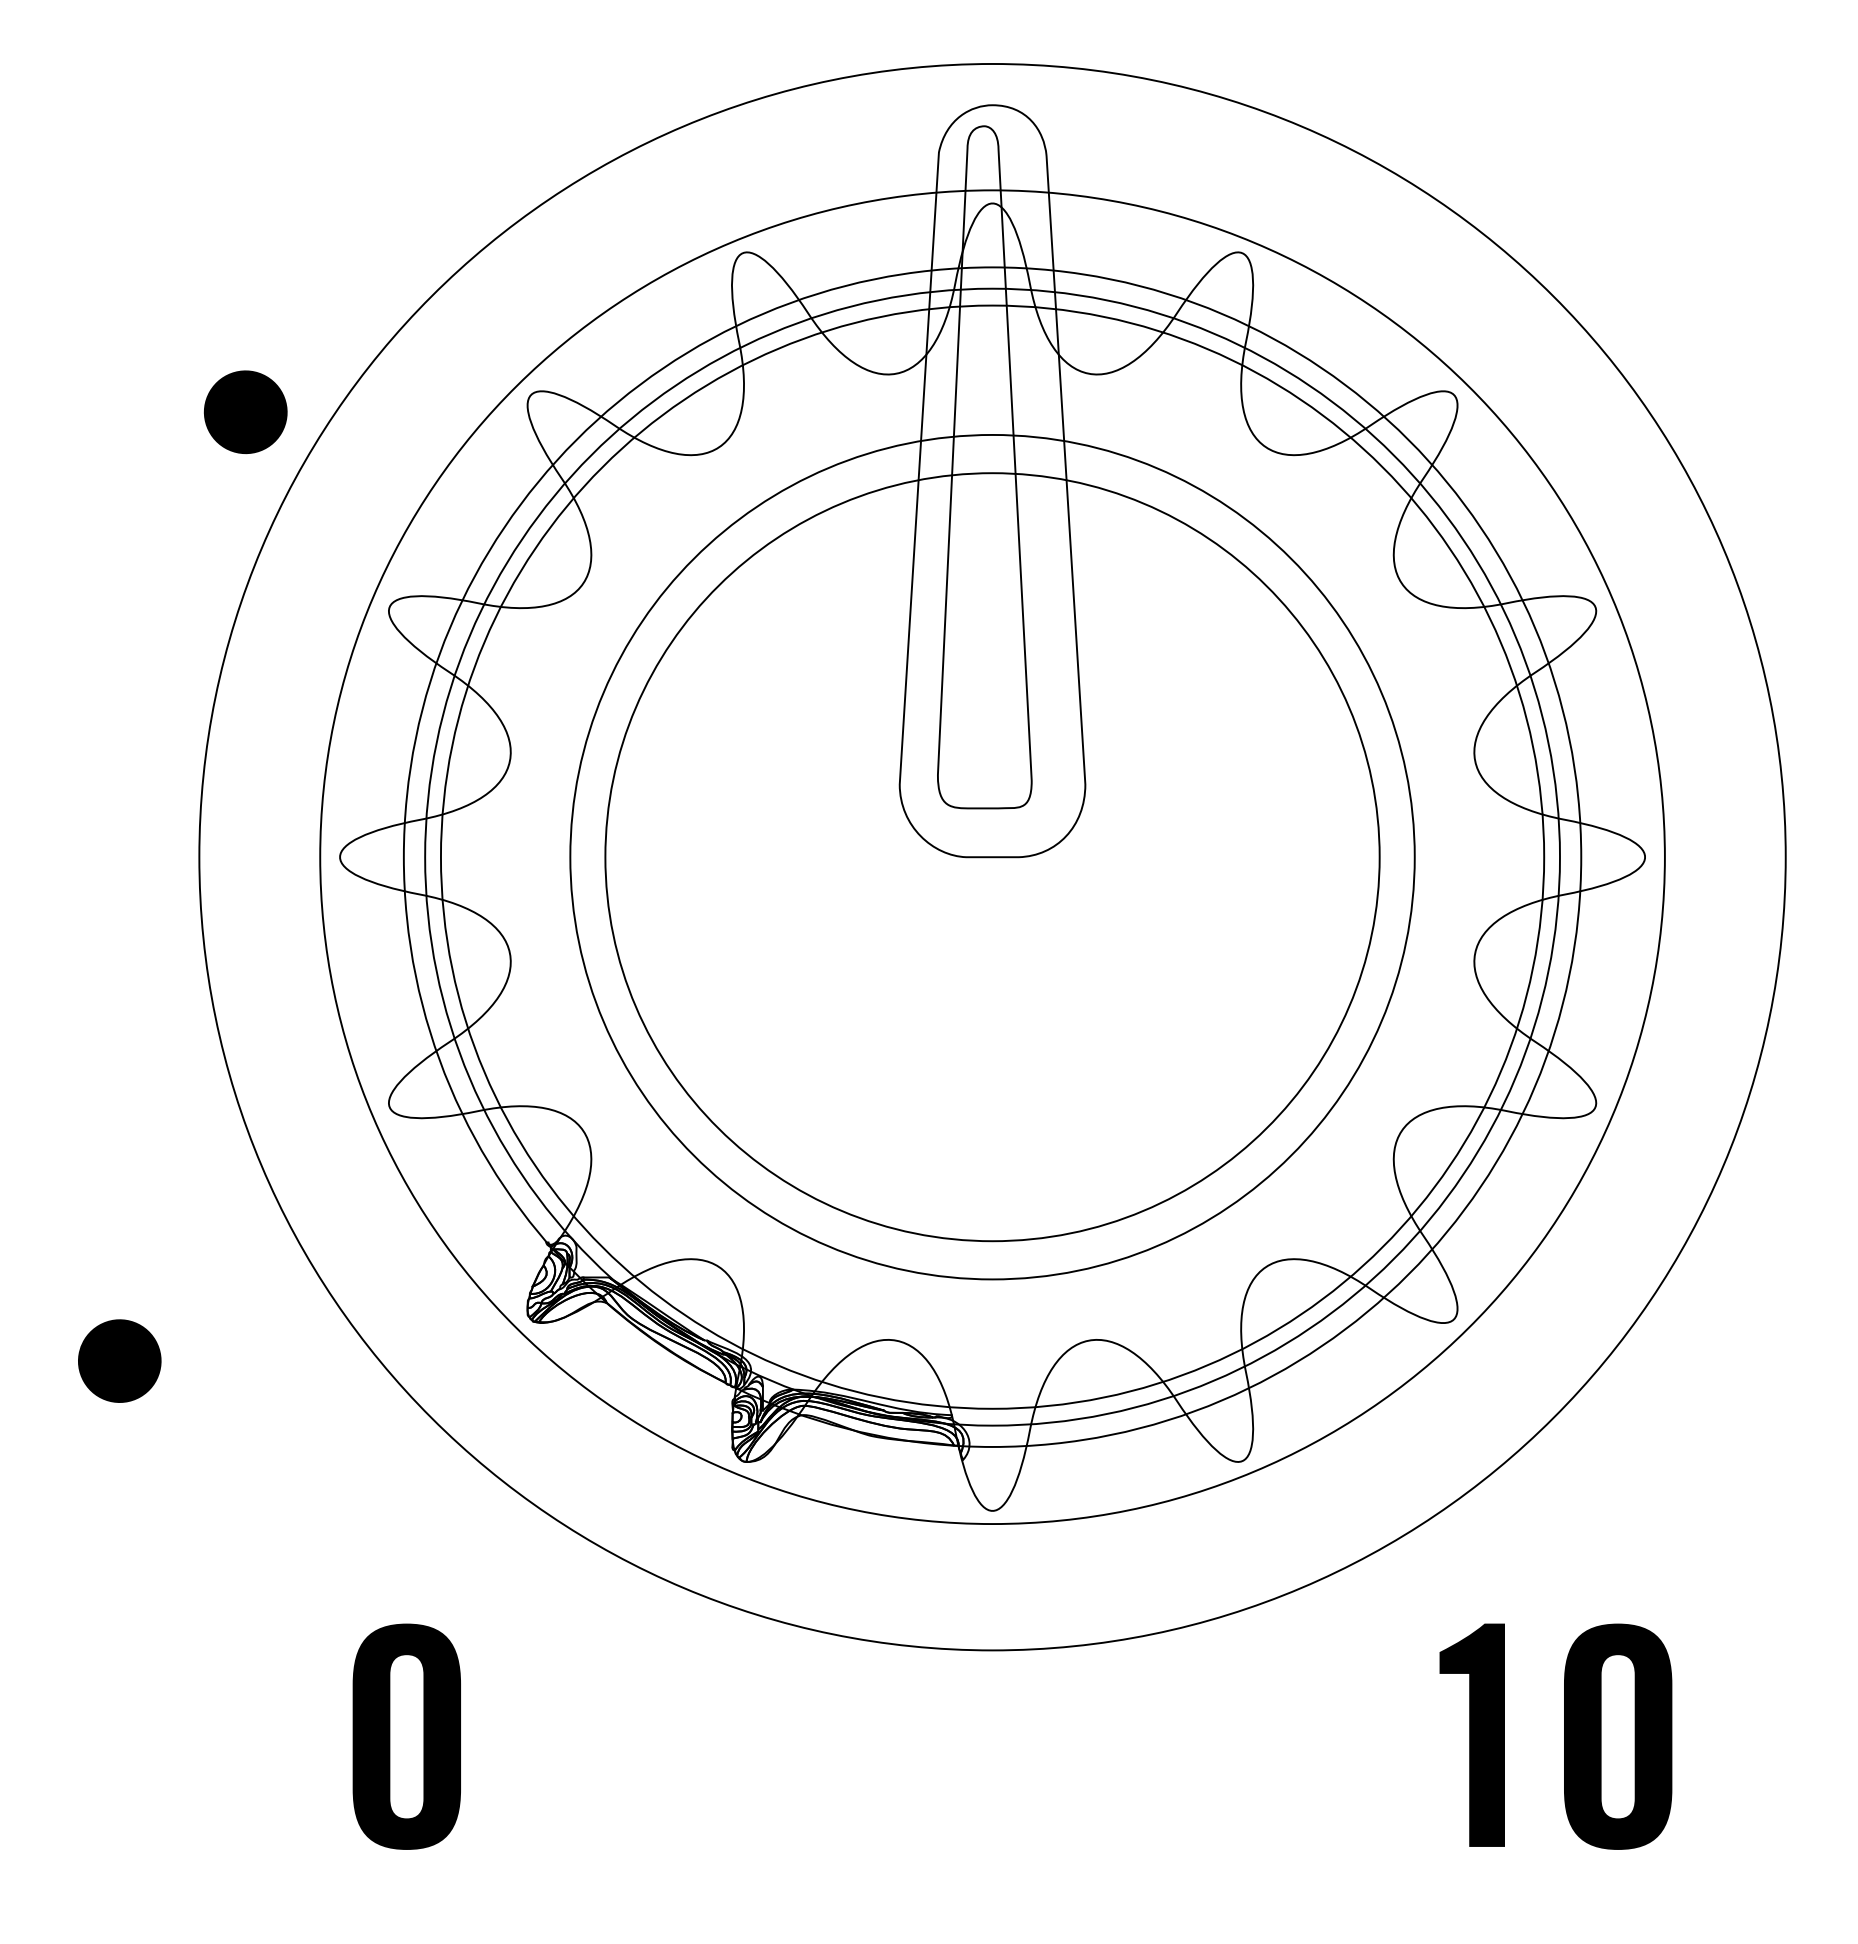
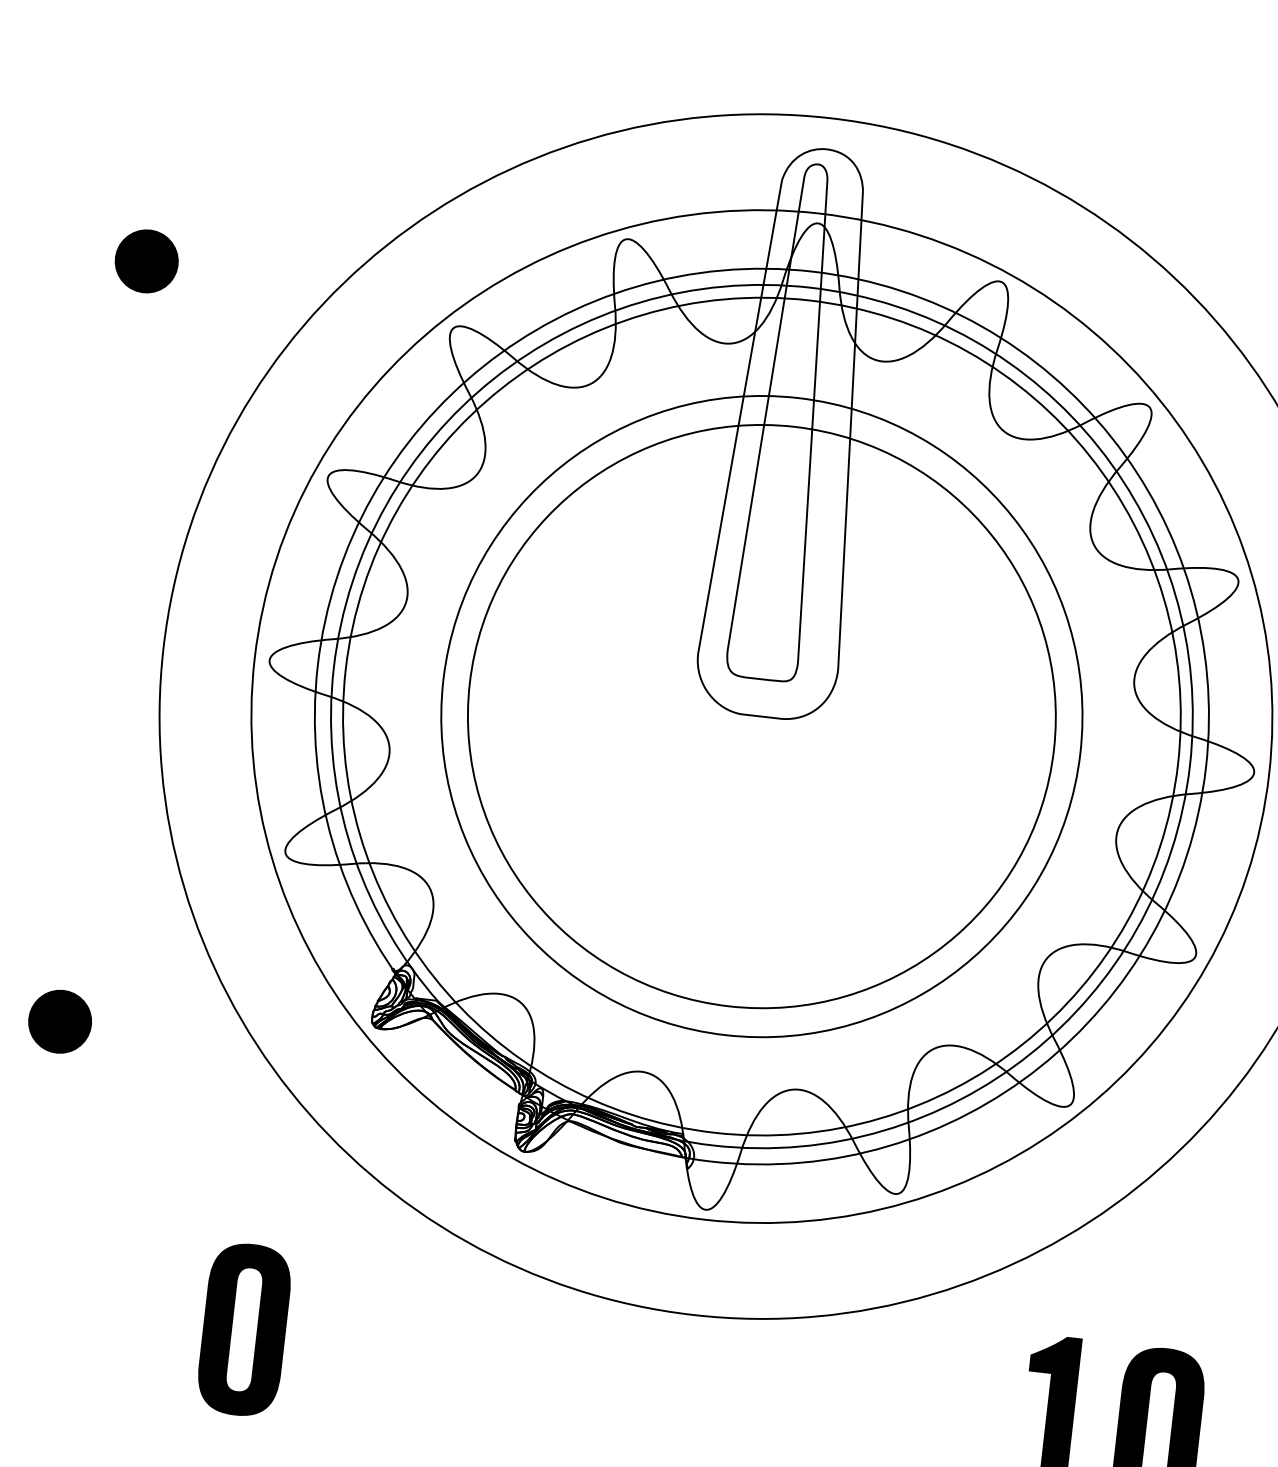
part: (245, 412) -> (146, 261), moved

